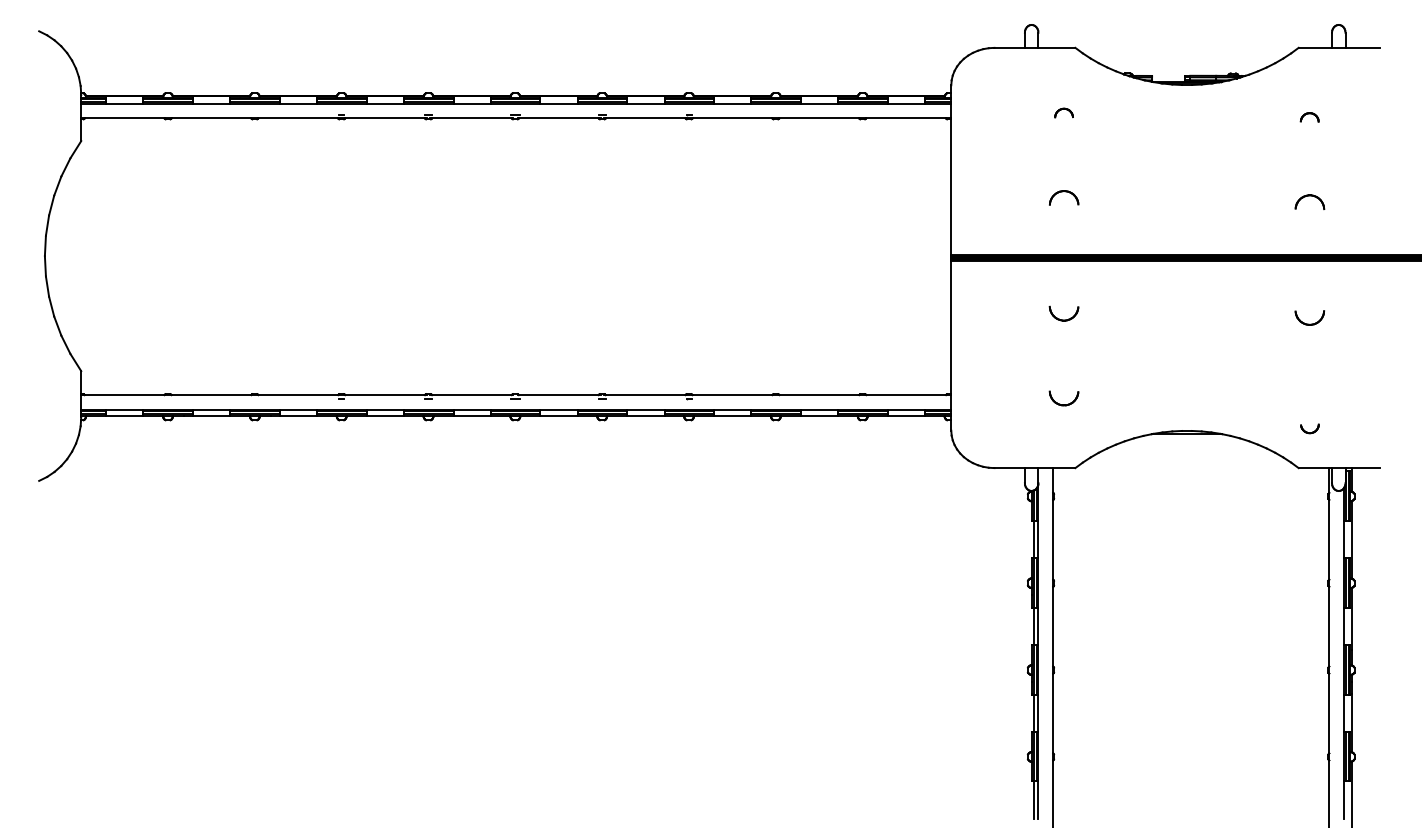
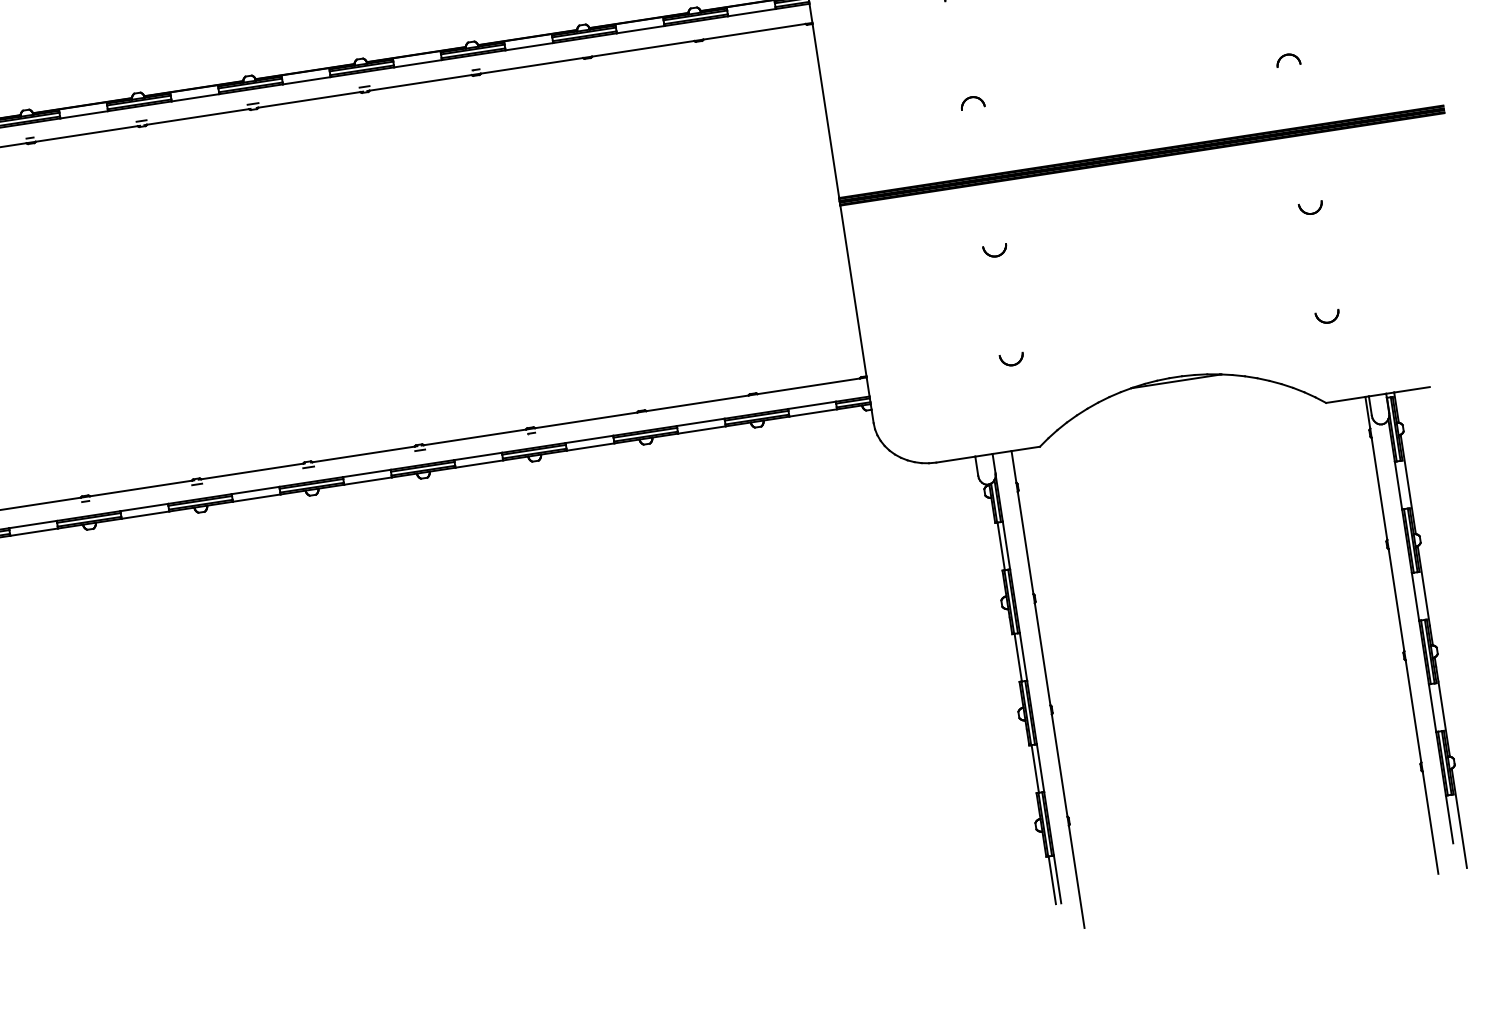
part: (1063, 197) -> (971, 102), size x0.62
part: (1309, 202) -> (1287, 60), size x0.62
part: (1064, 313) -> (995, 250), size x0.62
part: (1309, 317) -> (1310, 207), size x0.62
part: (1064, 398) -> (1012, 359), size x0.62
part: (1309, 428) -> (1327, 316), moved

